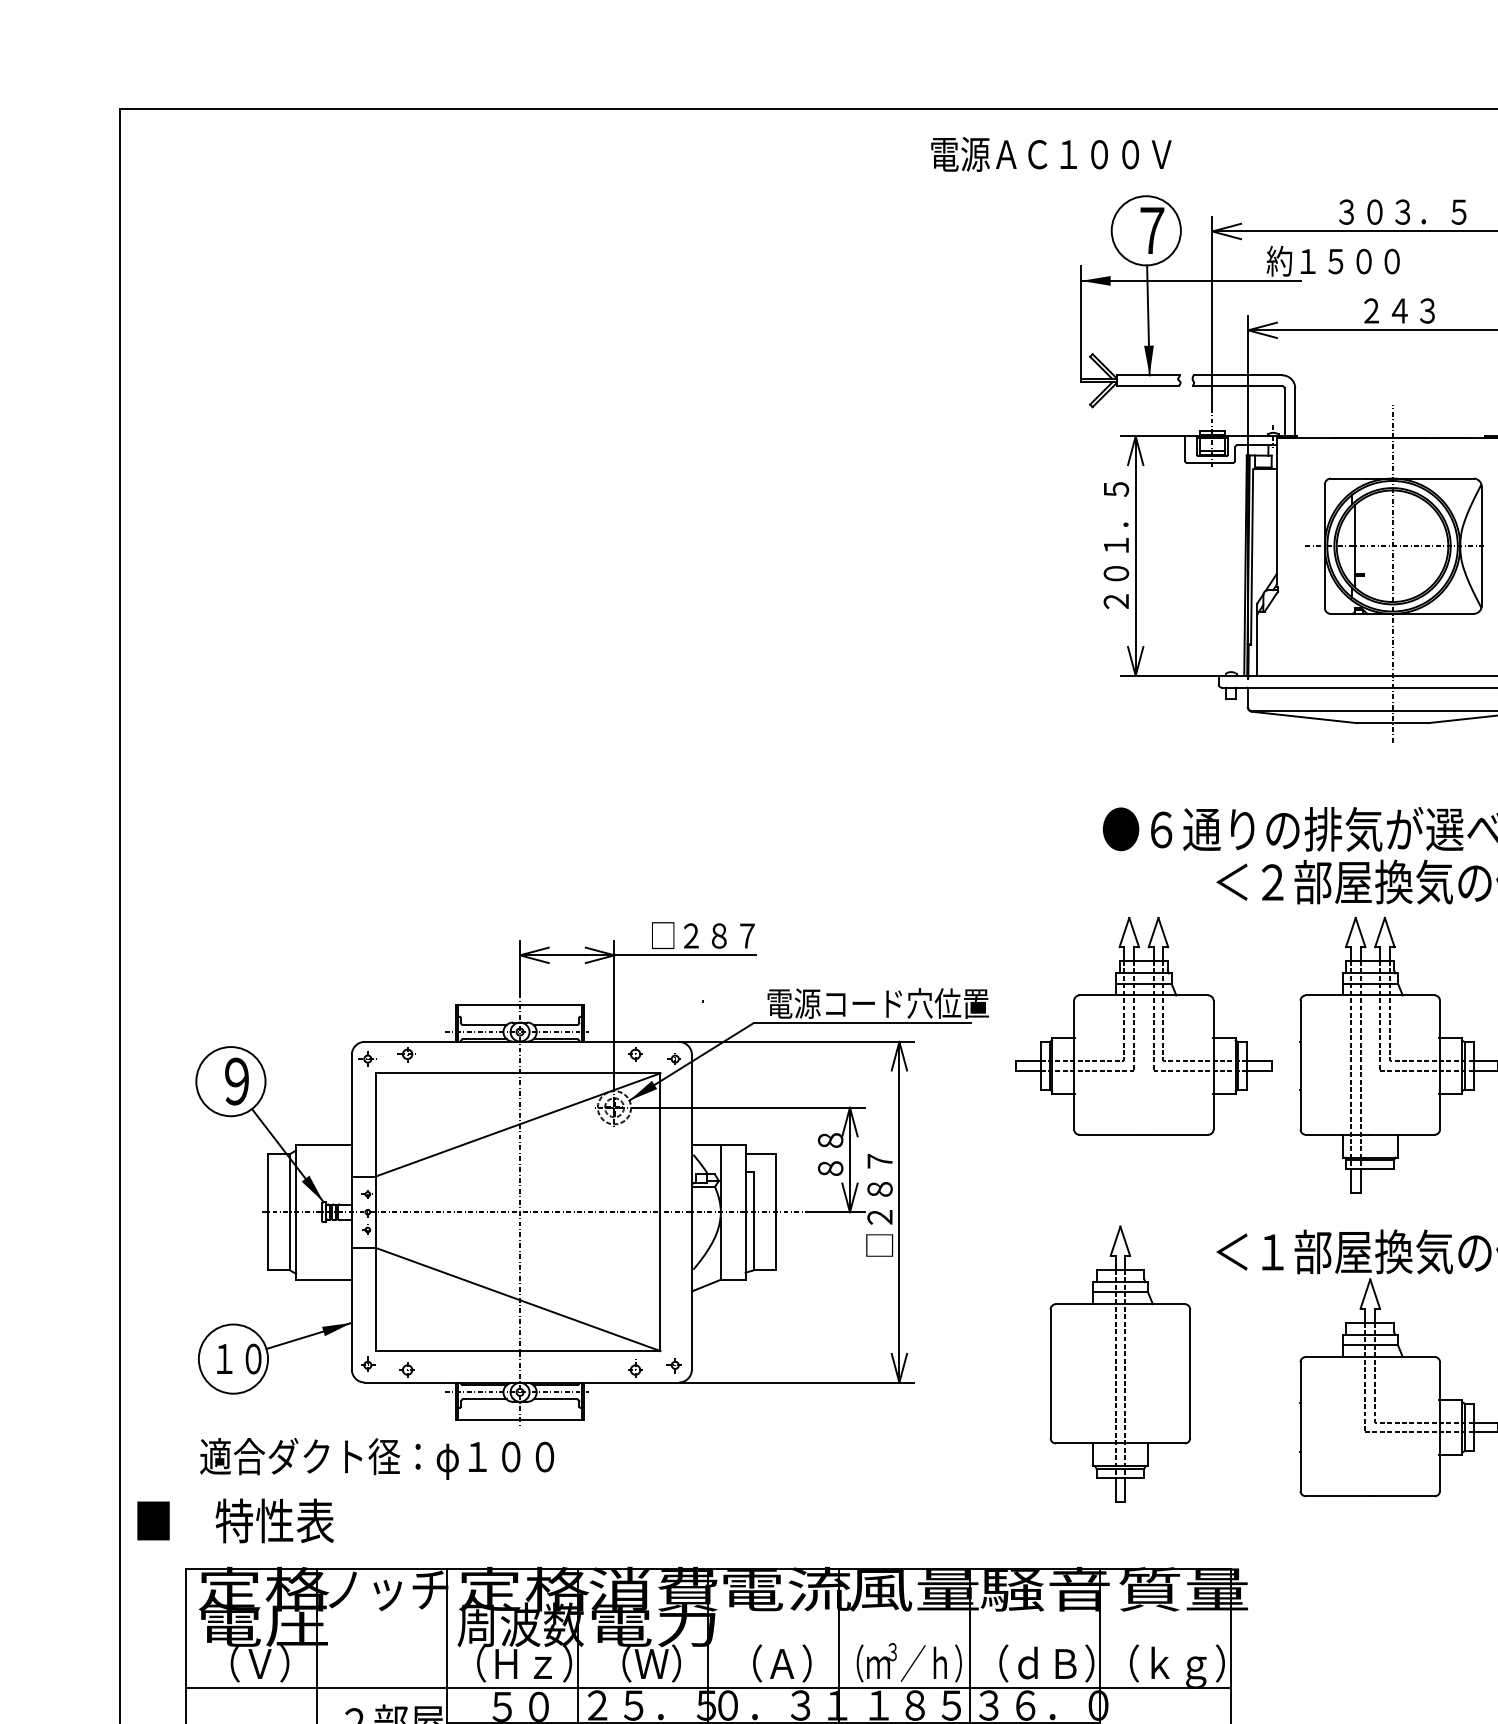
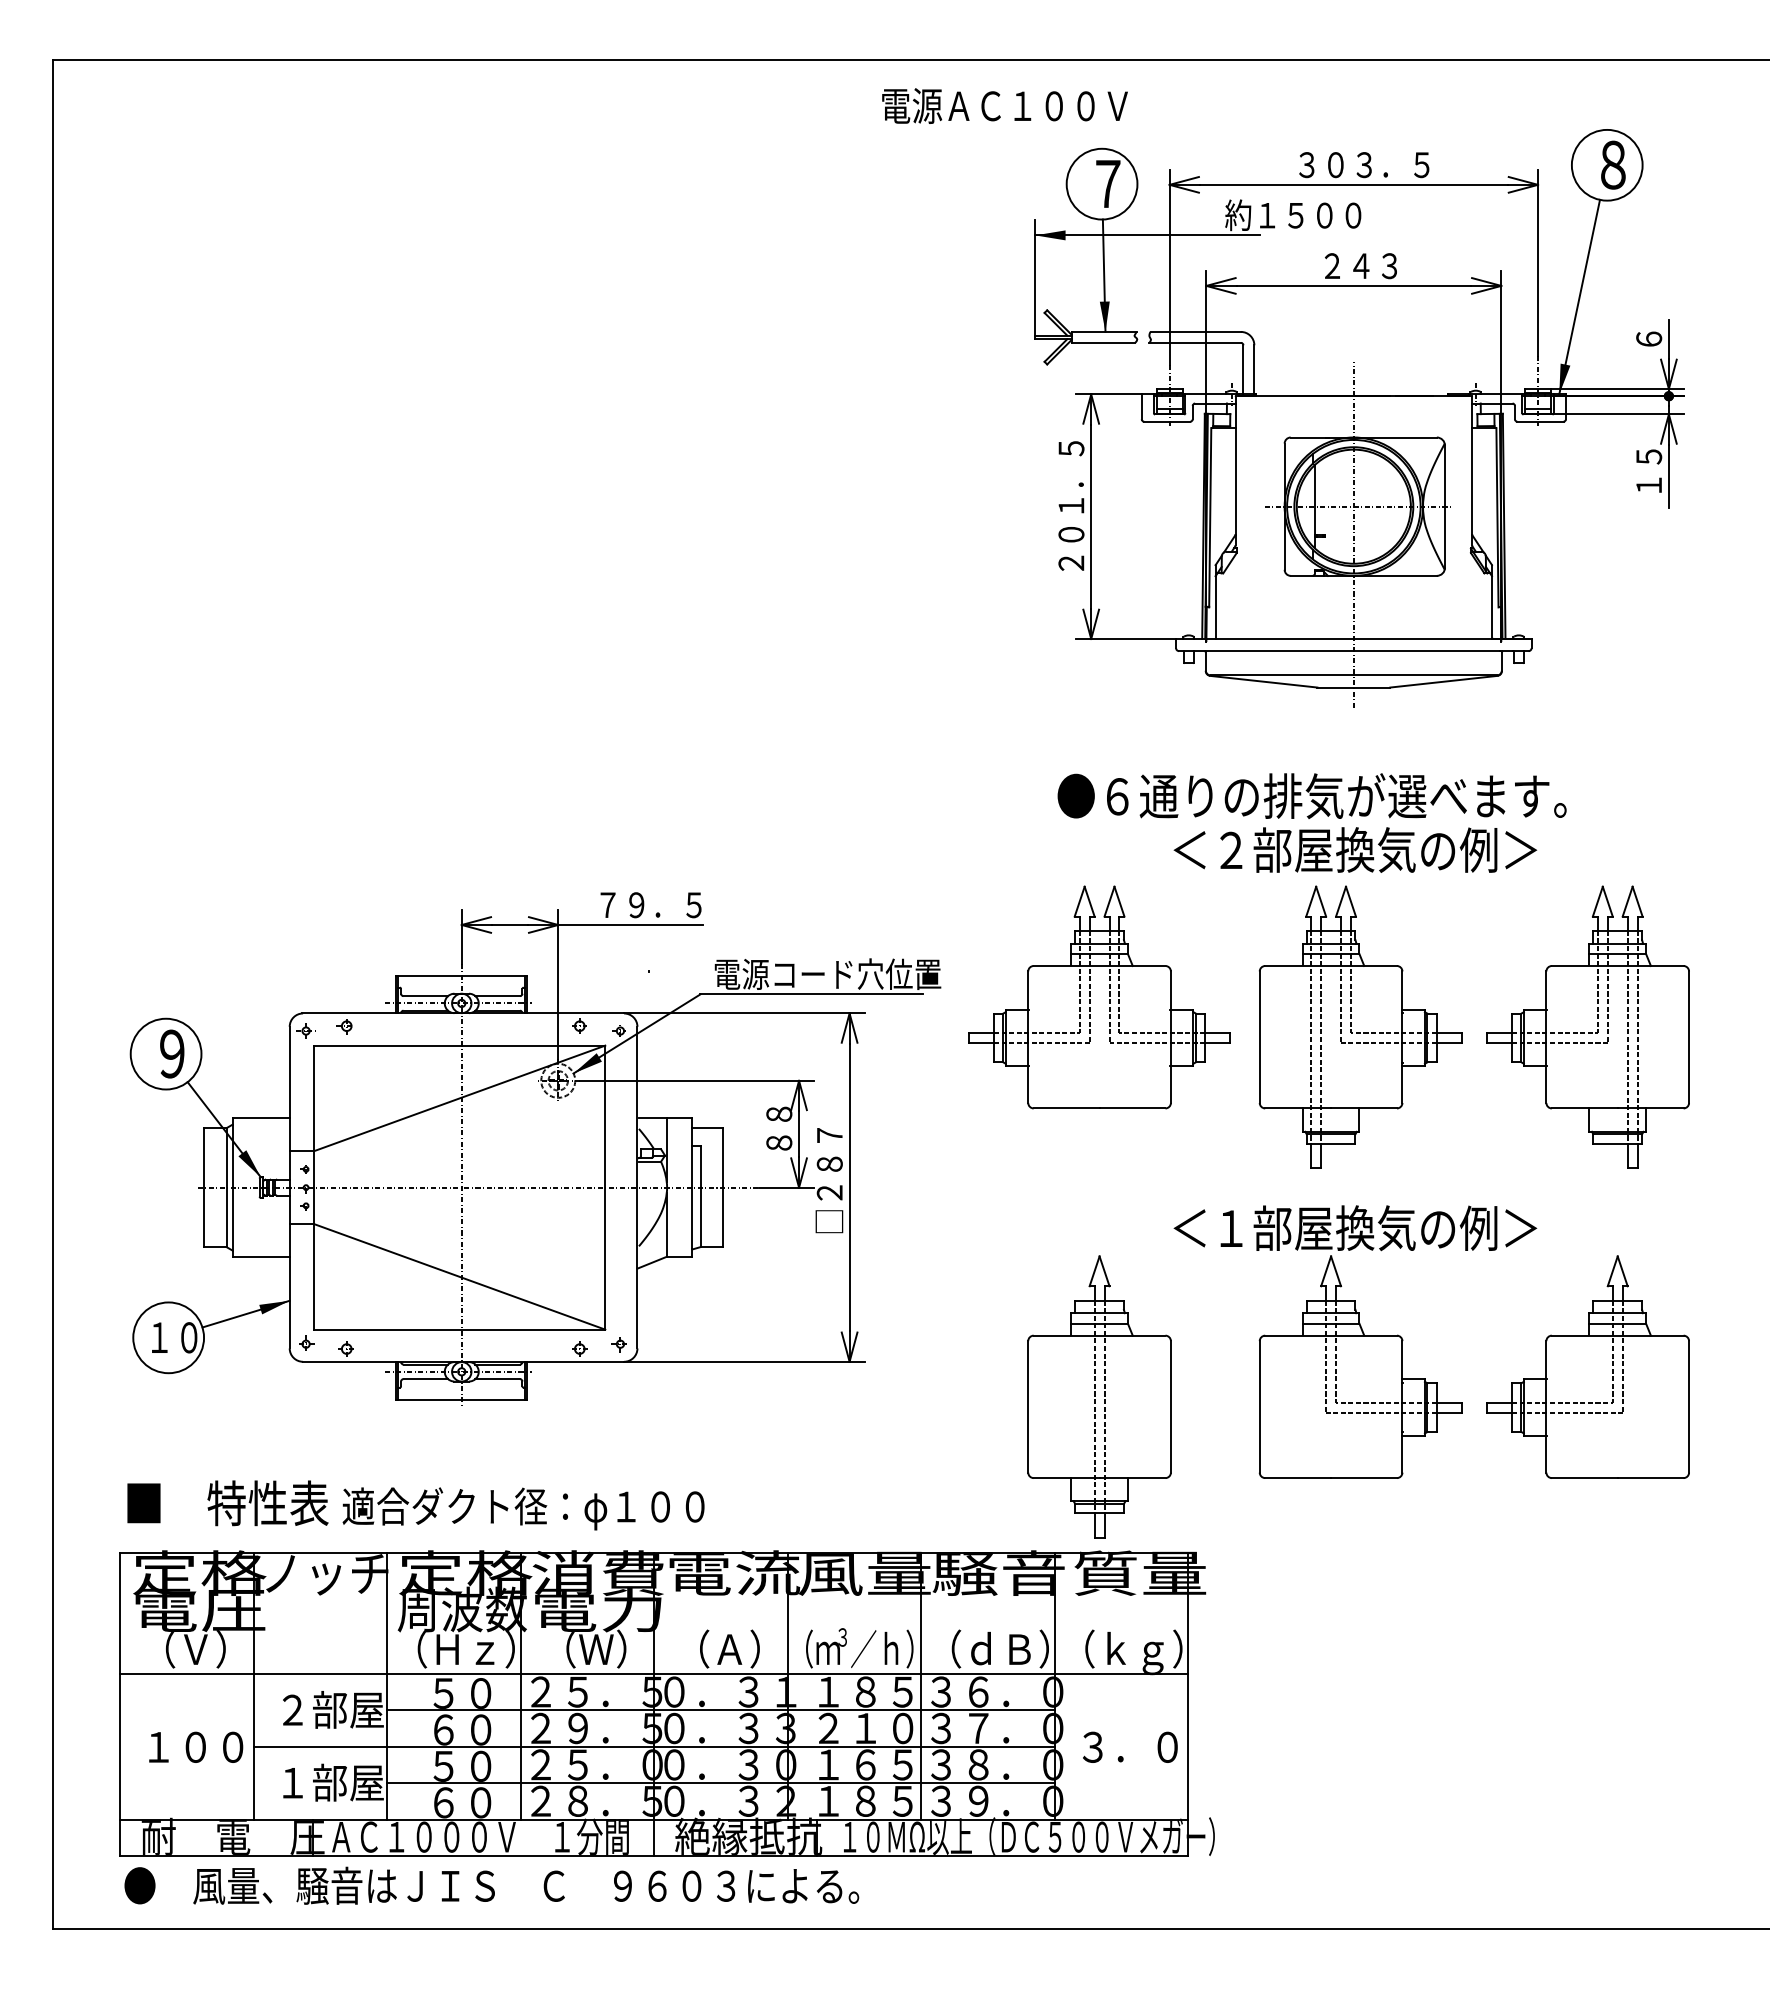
text: (702, 935) -> (648, 904), □２８７ -> ７９．５
part: (1120, 1363) -> (1099, 1396), moved
text: (377, 1458) -> (523, 1508), moved
text: (235, 1521) -> (227, 1503), moved

